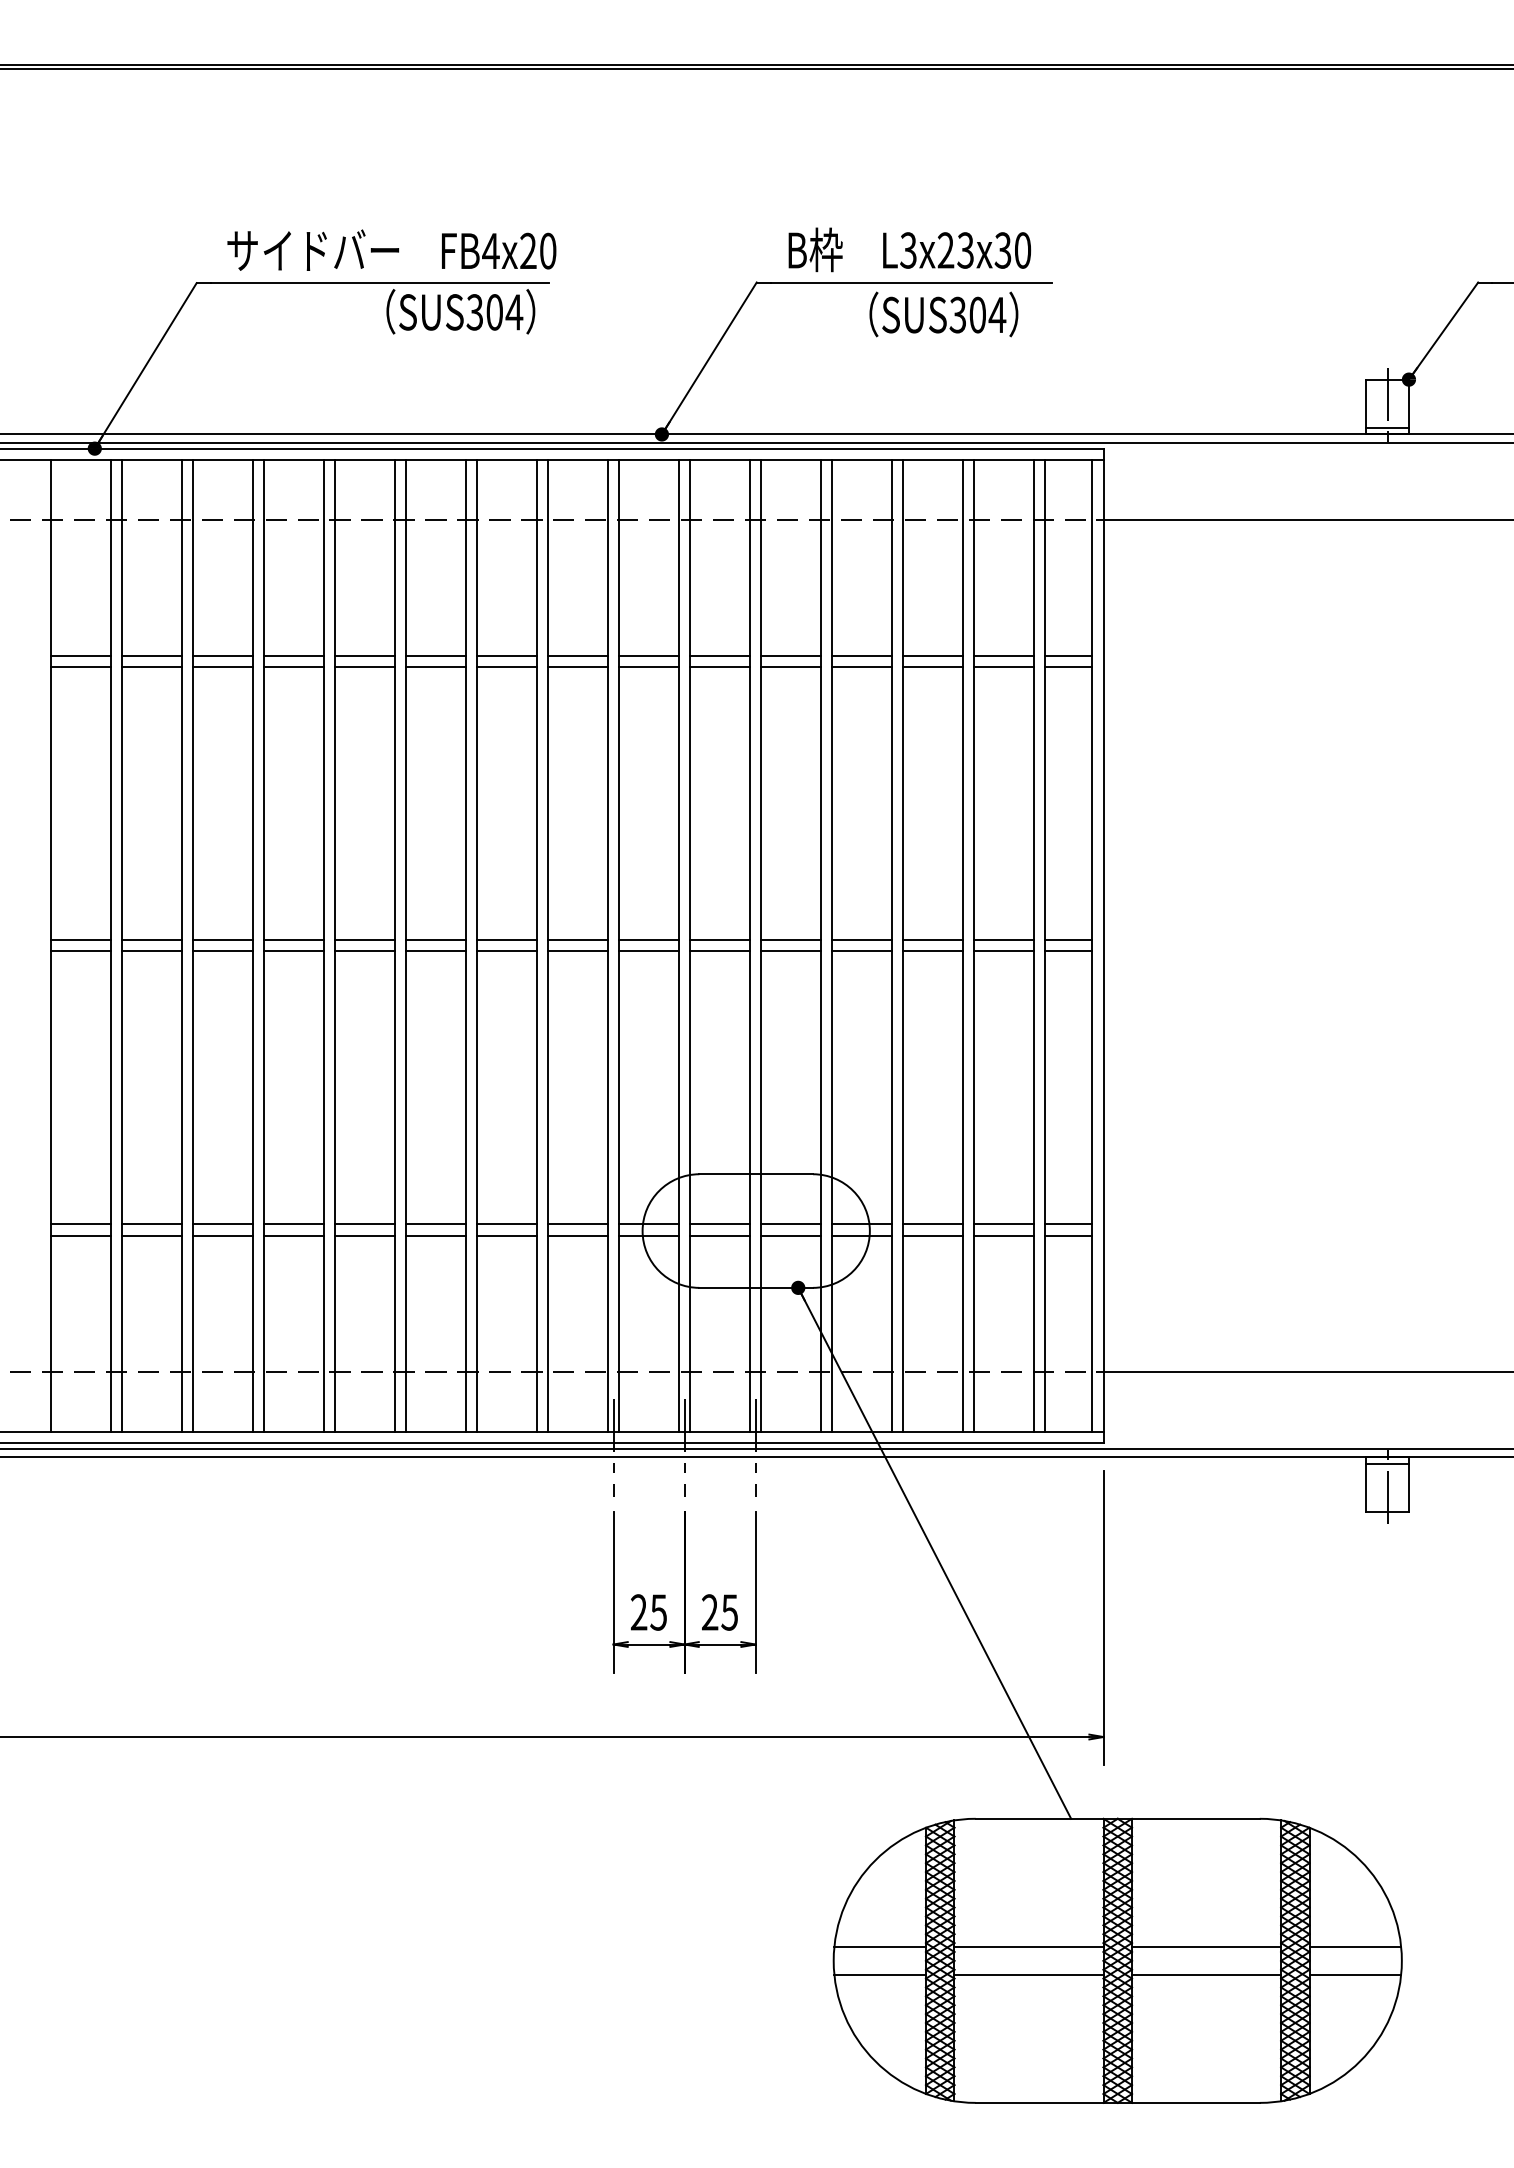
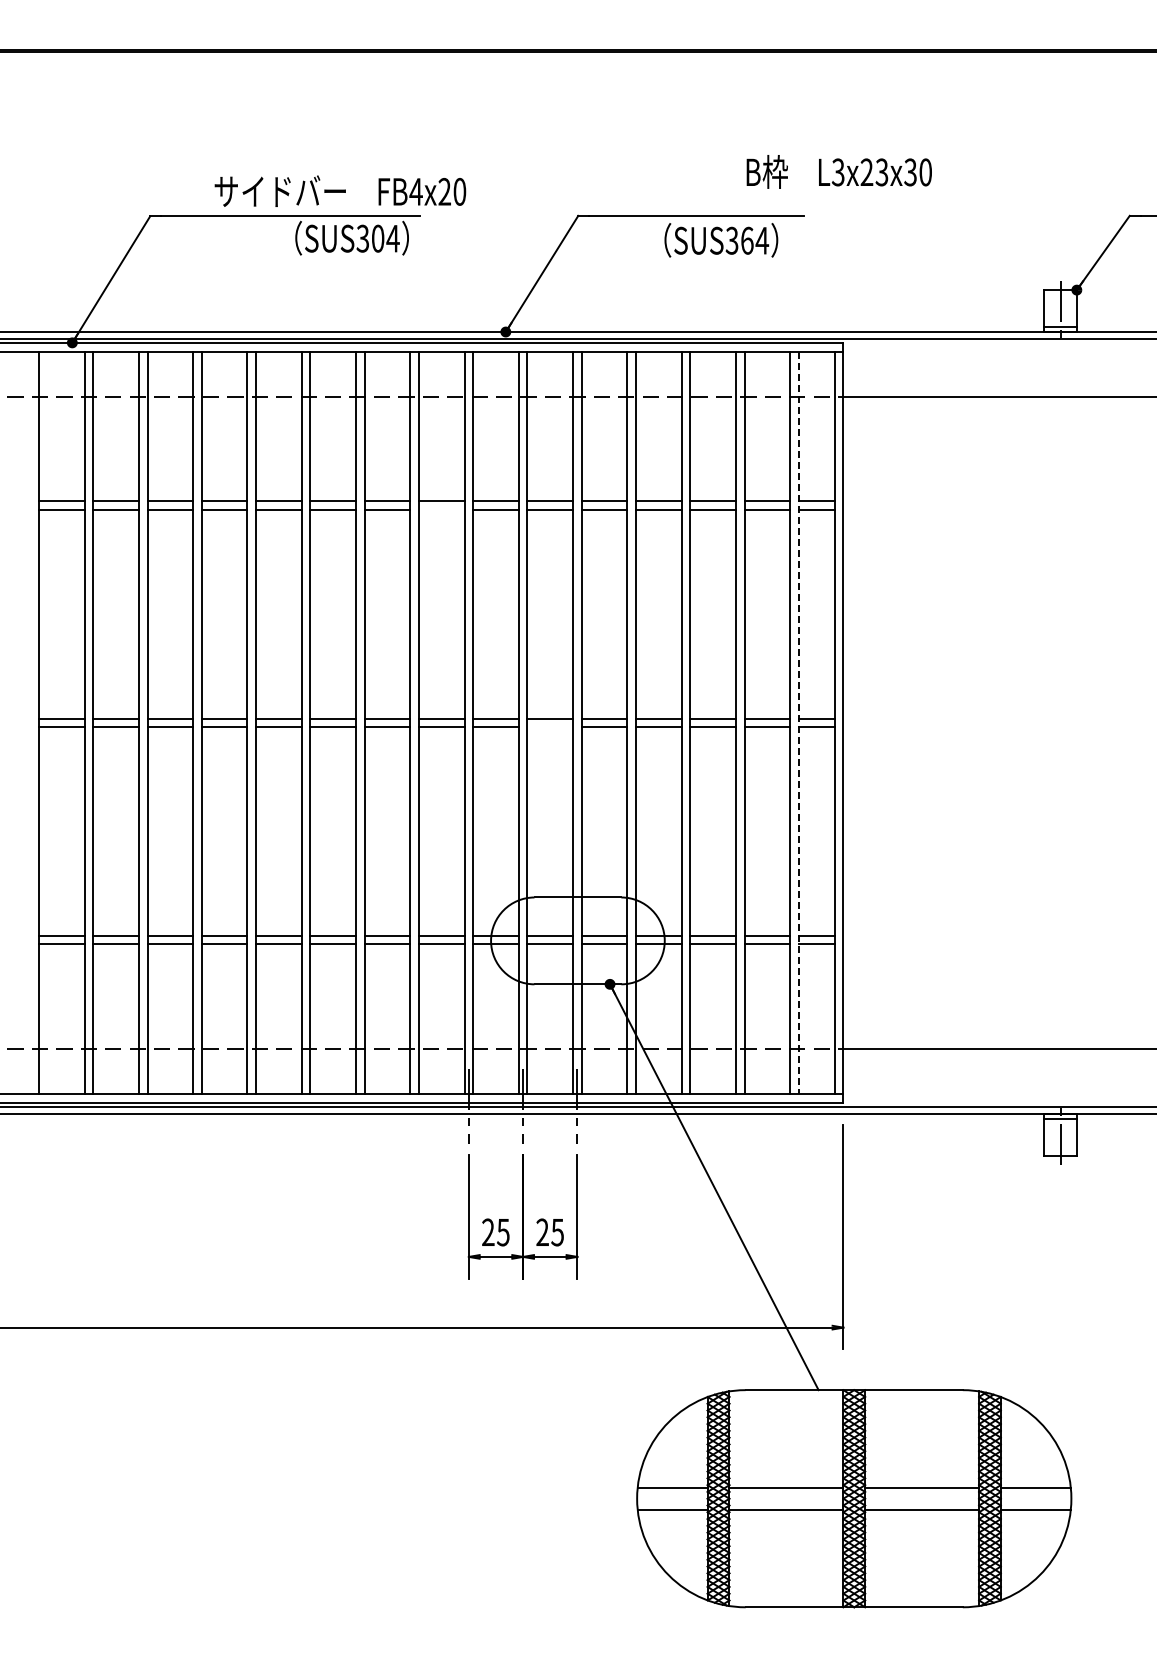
text: (391, 249) -> (340, 190), moved
text: (908, 249) -> (838, 171), moved
text: (978, 314) -> (747, 240), SUS304 -> SUS364
line: (577, 667) -> (441, 510), removed
line: (1044, 946) -> (798, 723), solid -> dashed
line: (720, 951) -> (550, 727), removed

